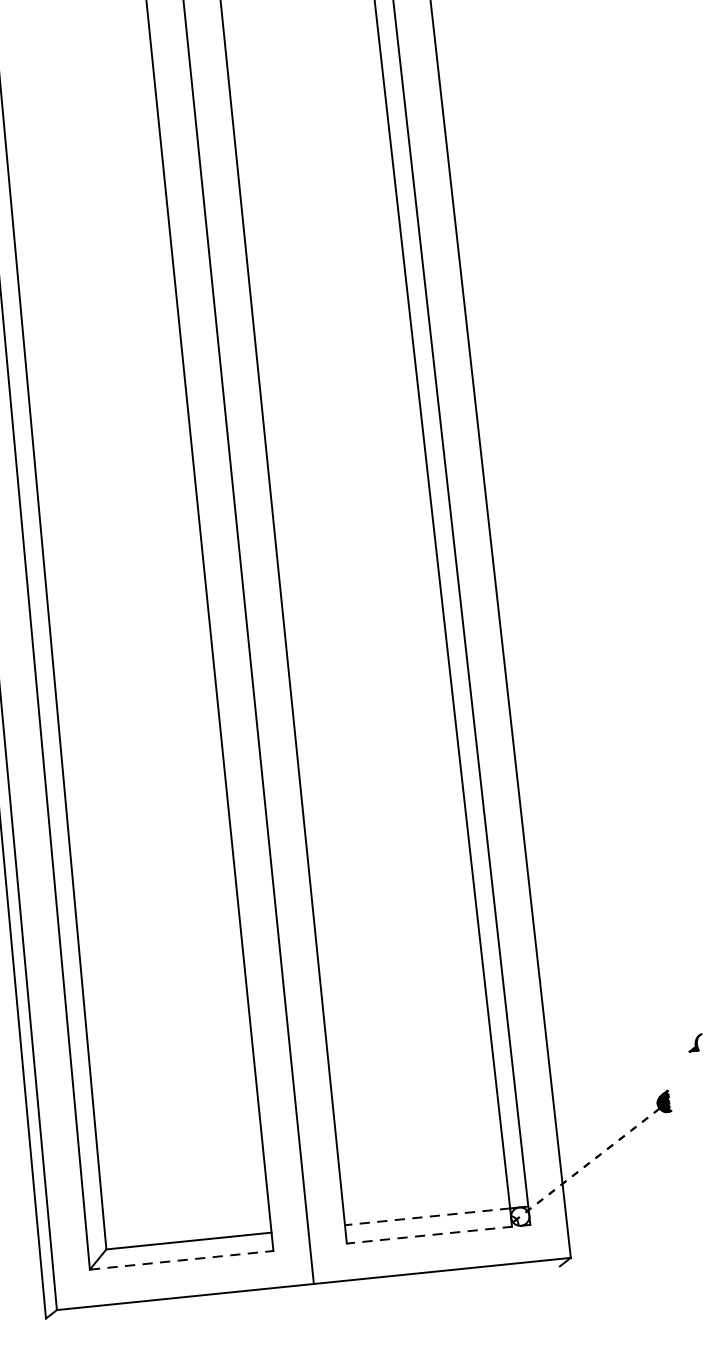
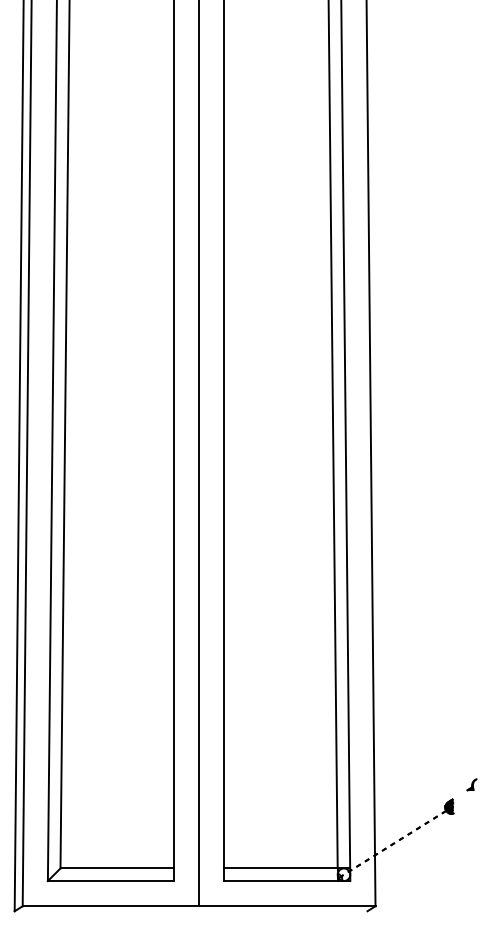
part: (694, 1042) -> (471, 784), moved
line: (428, 1216) -> (281, 868), dashed -> solid
line: (438, 1234) -> (287, 881), dashed -> solid
line: (181, 1261) -> (110, 881), dashed -> solid

